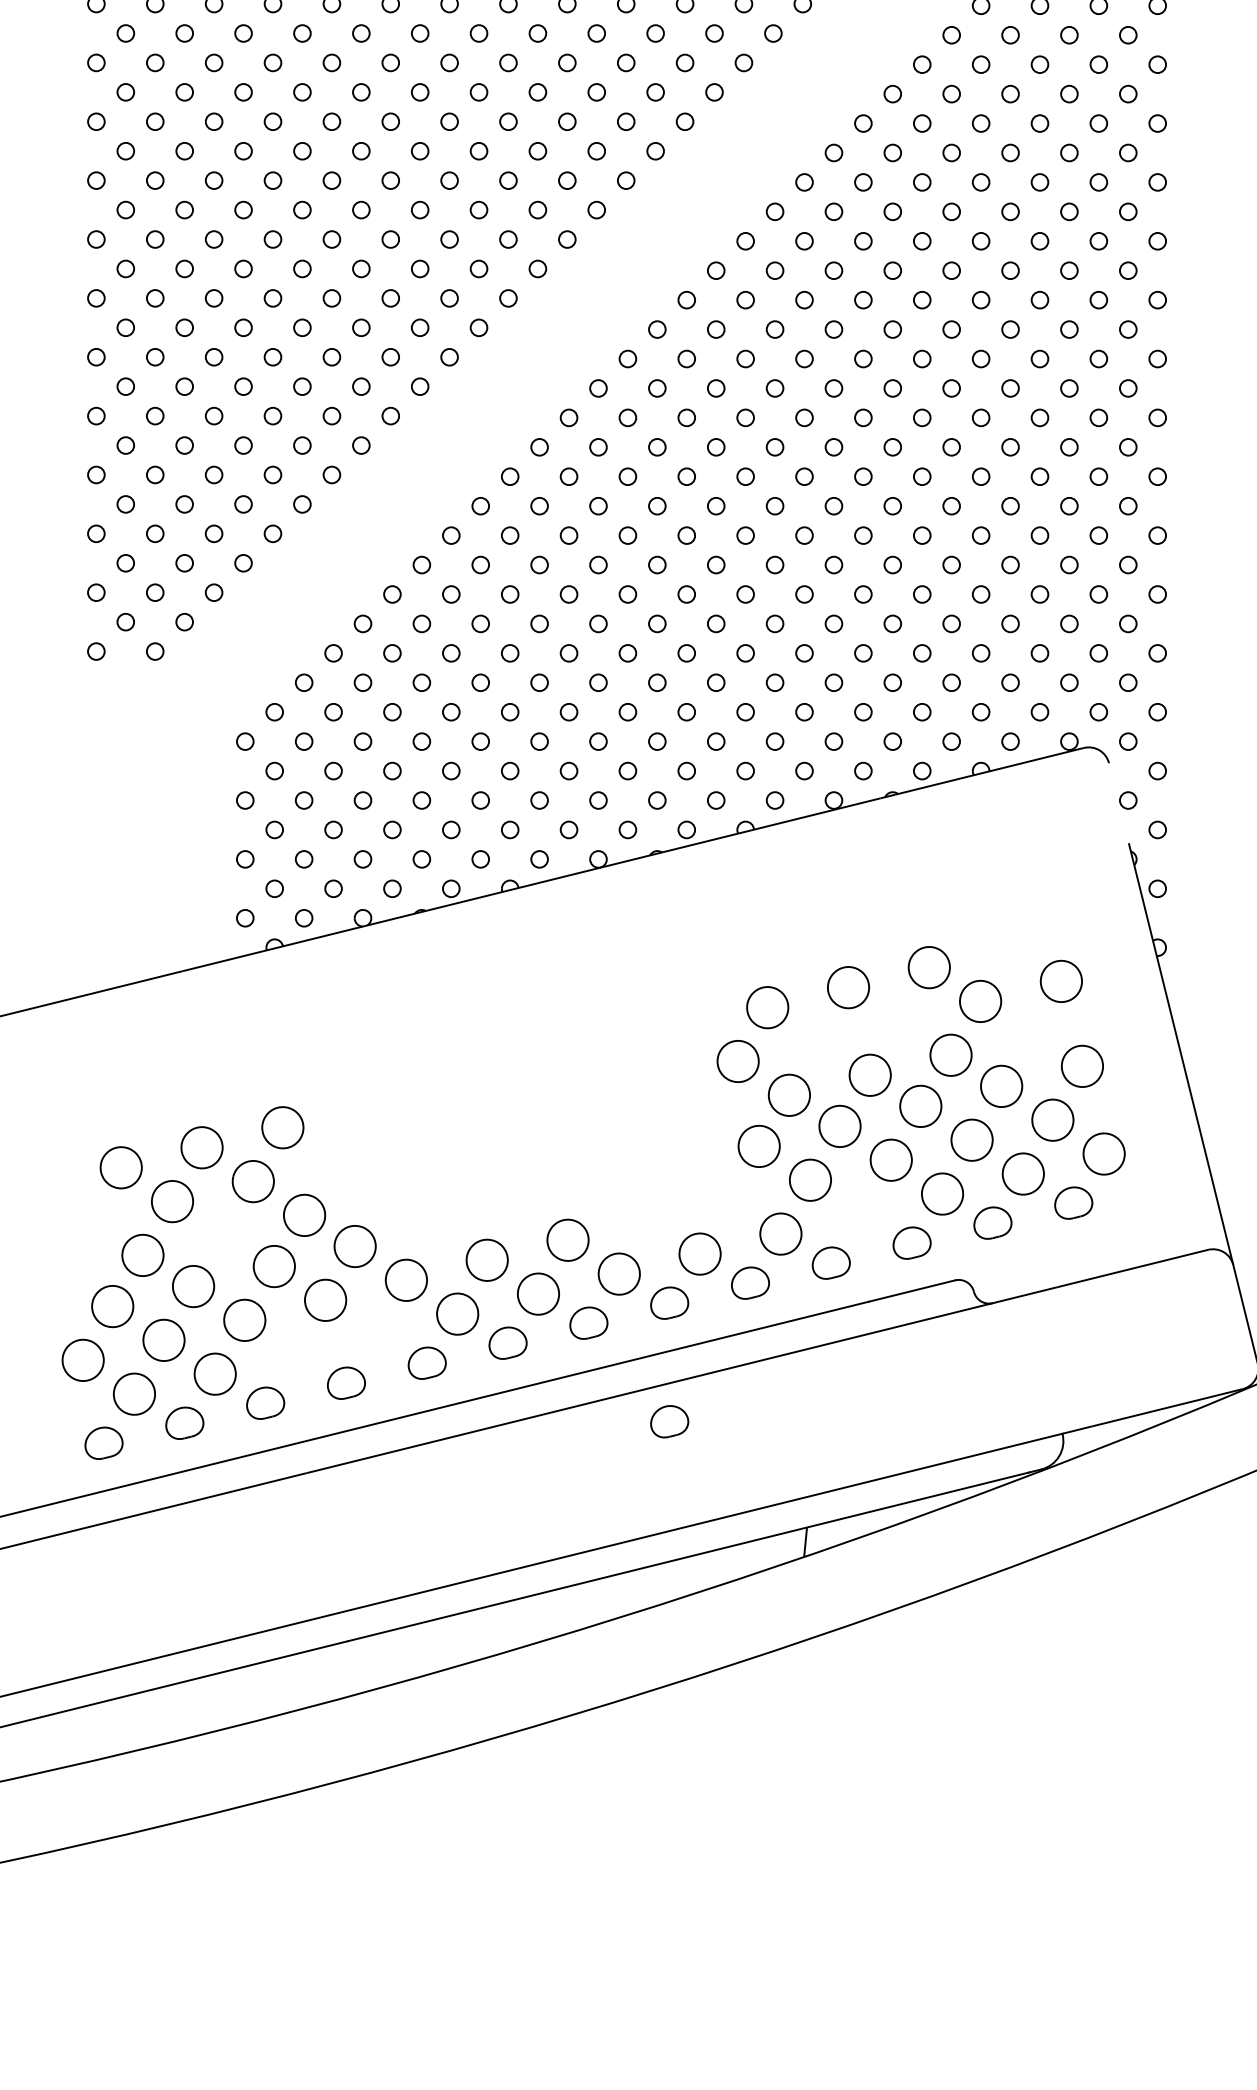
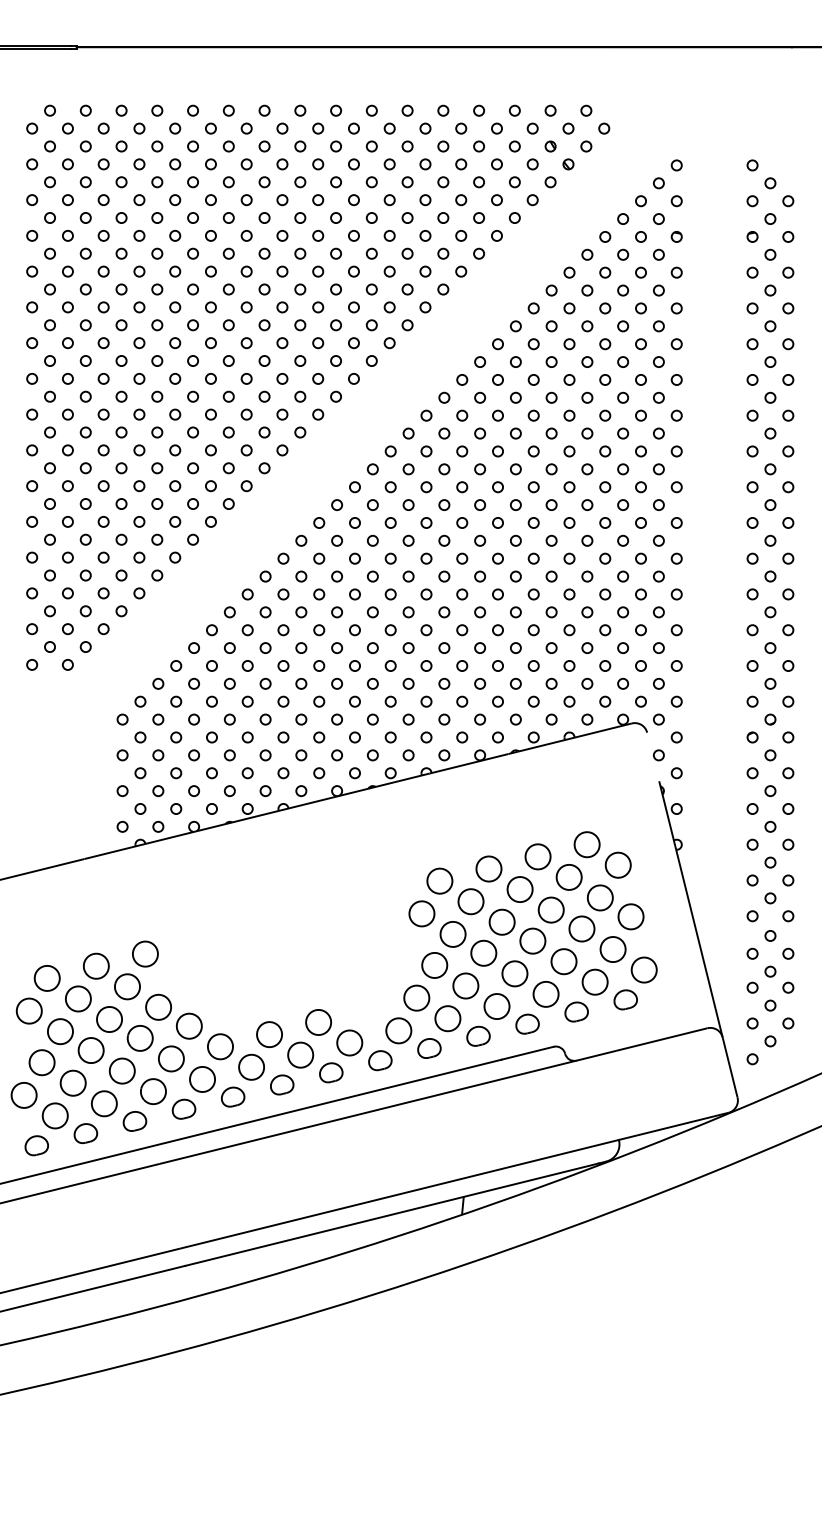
part: (1009, 947) -> (586, 844), added
part: (898, 1021) -> (519, 889), added
part: (1030, 1034) -> (599, 897), added
part: (818, 1041) -> (470, 901), added
part: (729, 1199) -> (416, 997), added
part: (860, 1214) -> (496, 1006), added
part: (90, 1220) -> (28, 1010), added
part: (223, 1235) -> (109, 1019), added
part: (376, 1334) -> (202, 1079), added
part: (296, 1353) -> (153, 1091), added
part: (669, 1421) -> (380, 1132), removed

